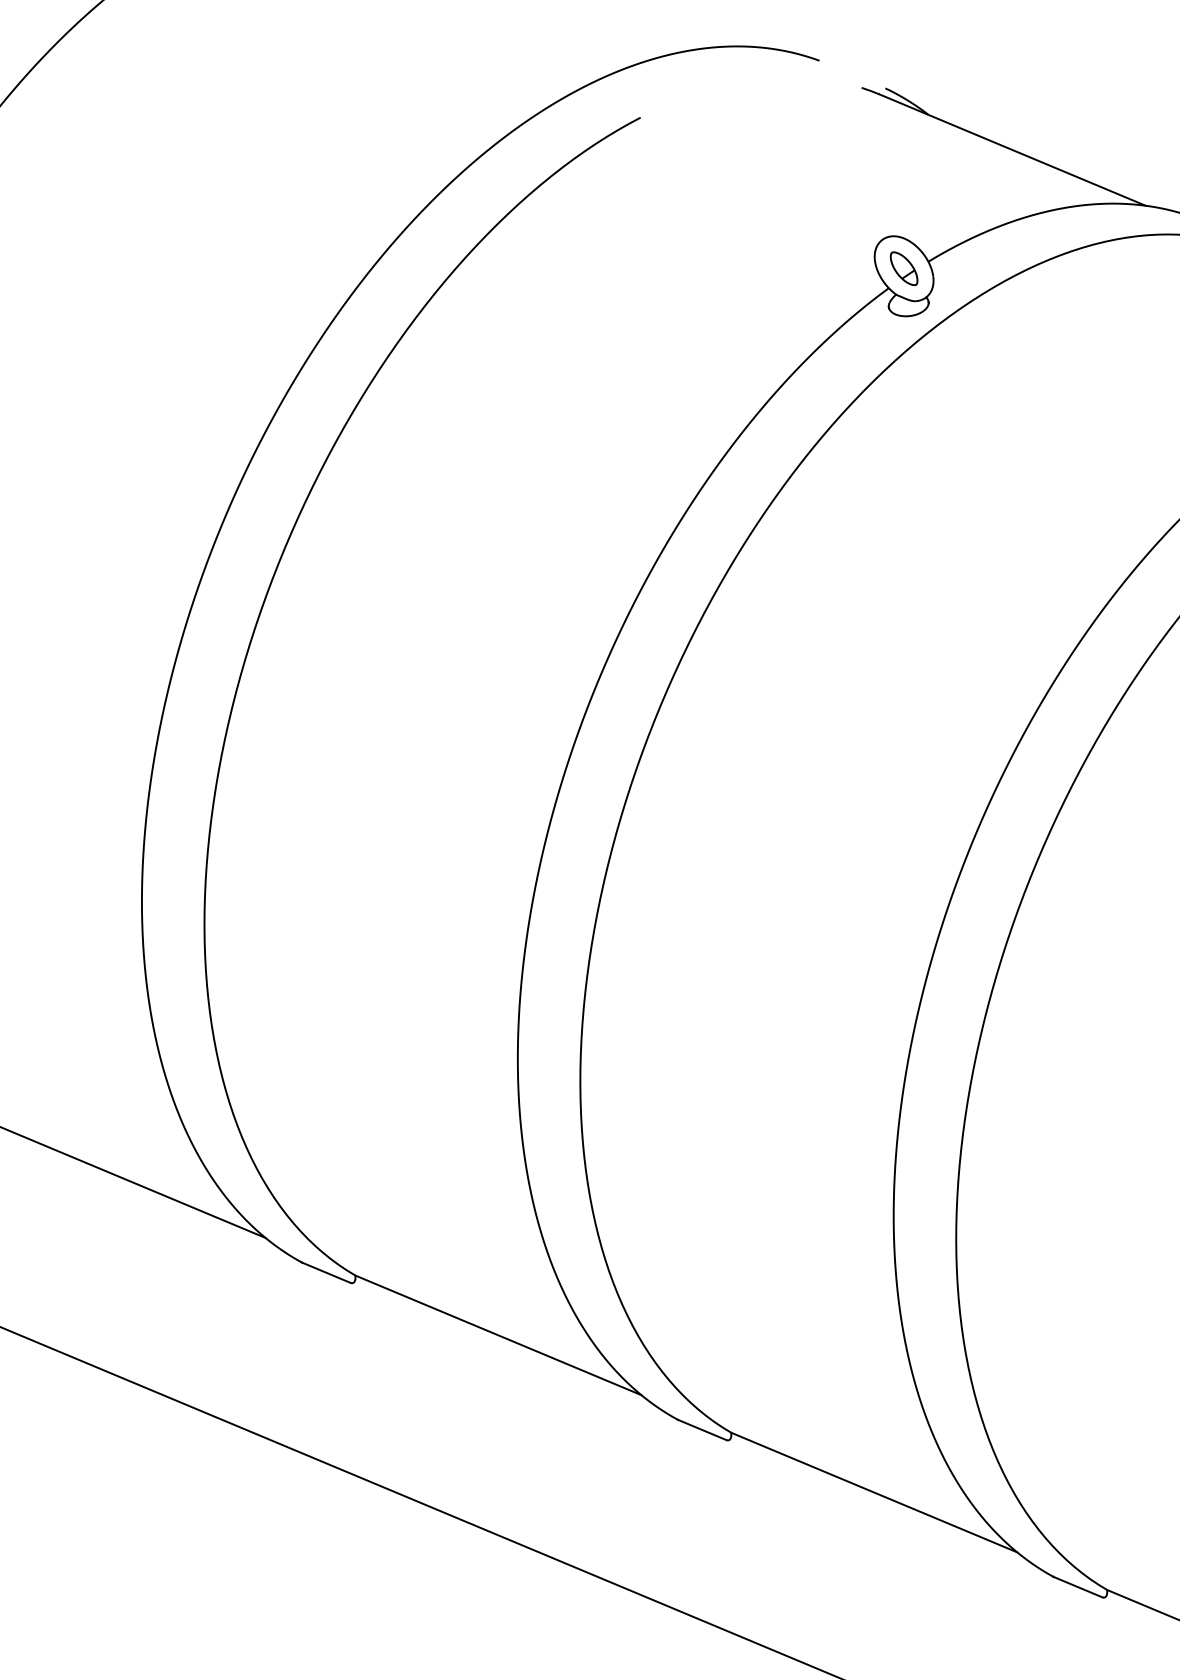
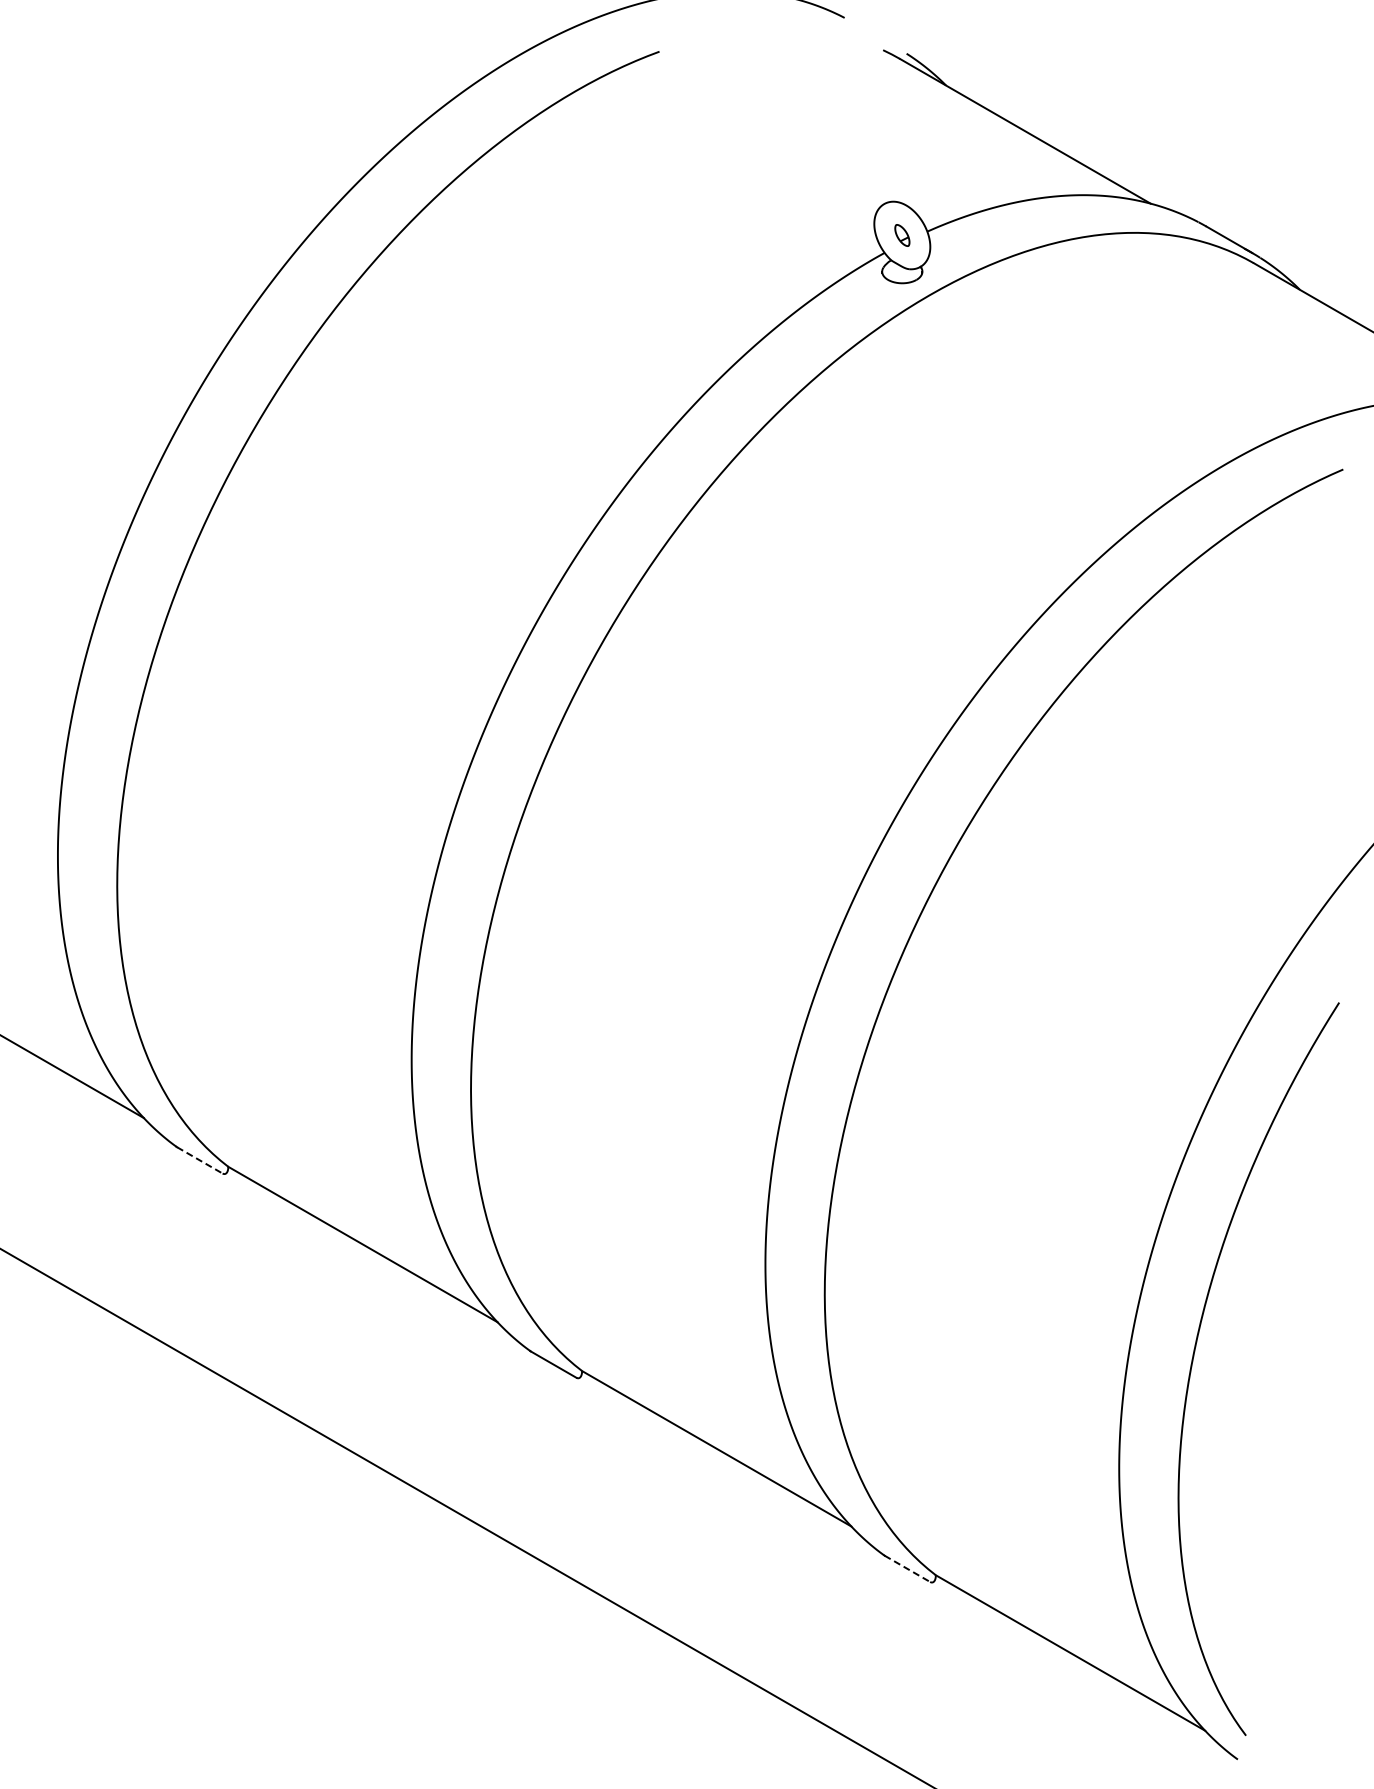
part: (904, 268) -> (902, 235), size x0.6
line: (327, 1272) -> (200, 1160), solid -> dashed
line: (1078, 1587) -> (907, 1569), solid -> dashed

